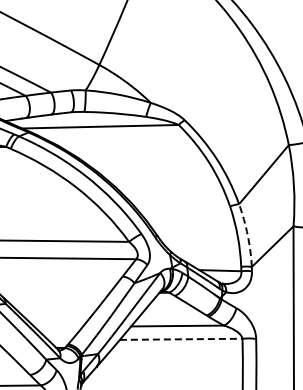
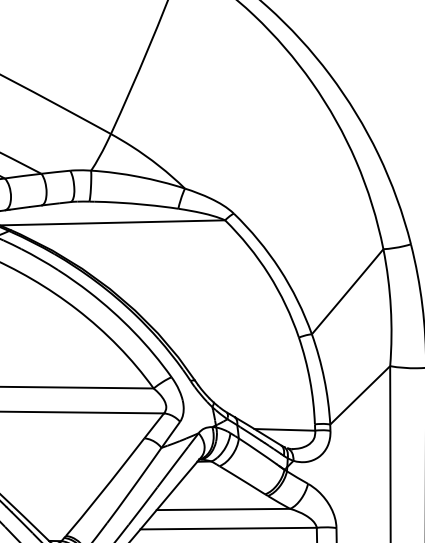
arc: (247, 235) -> (323, 379), dashed -> solid
line: (181, 339) -> (229, 528), dashed -> solid

